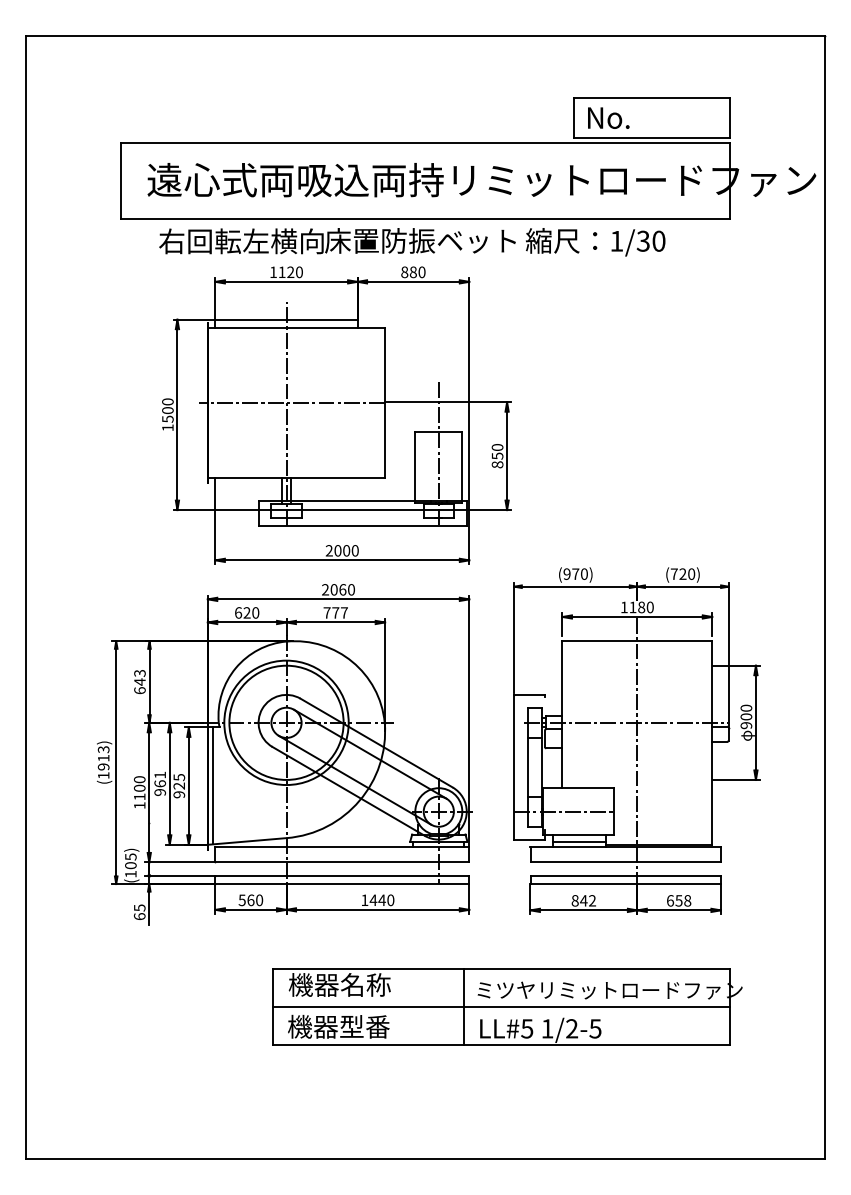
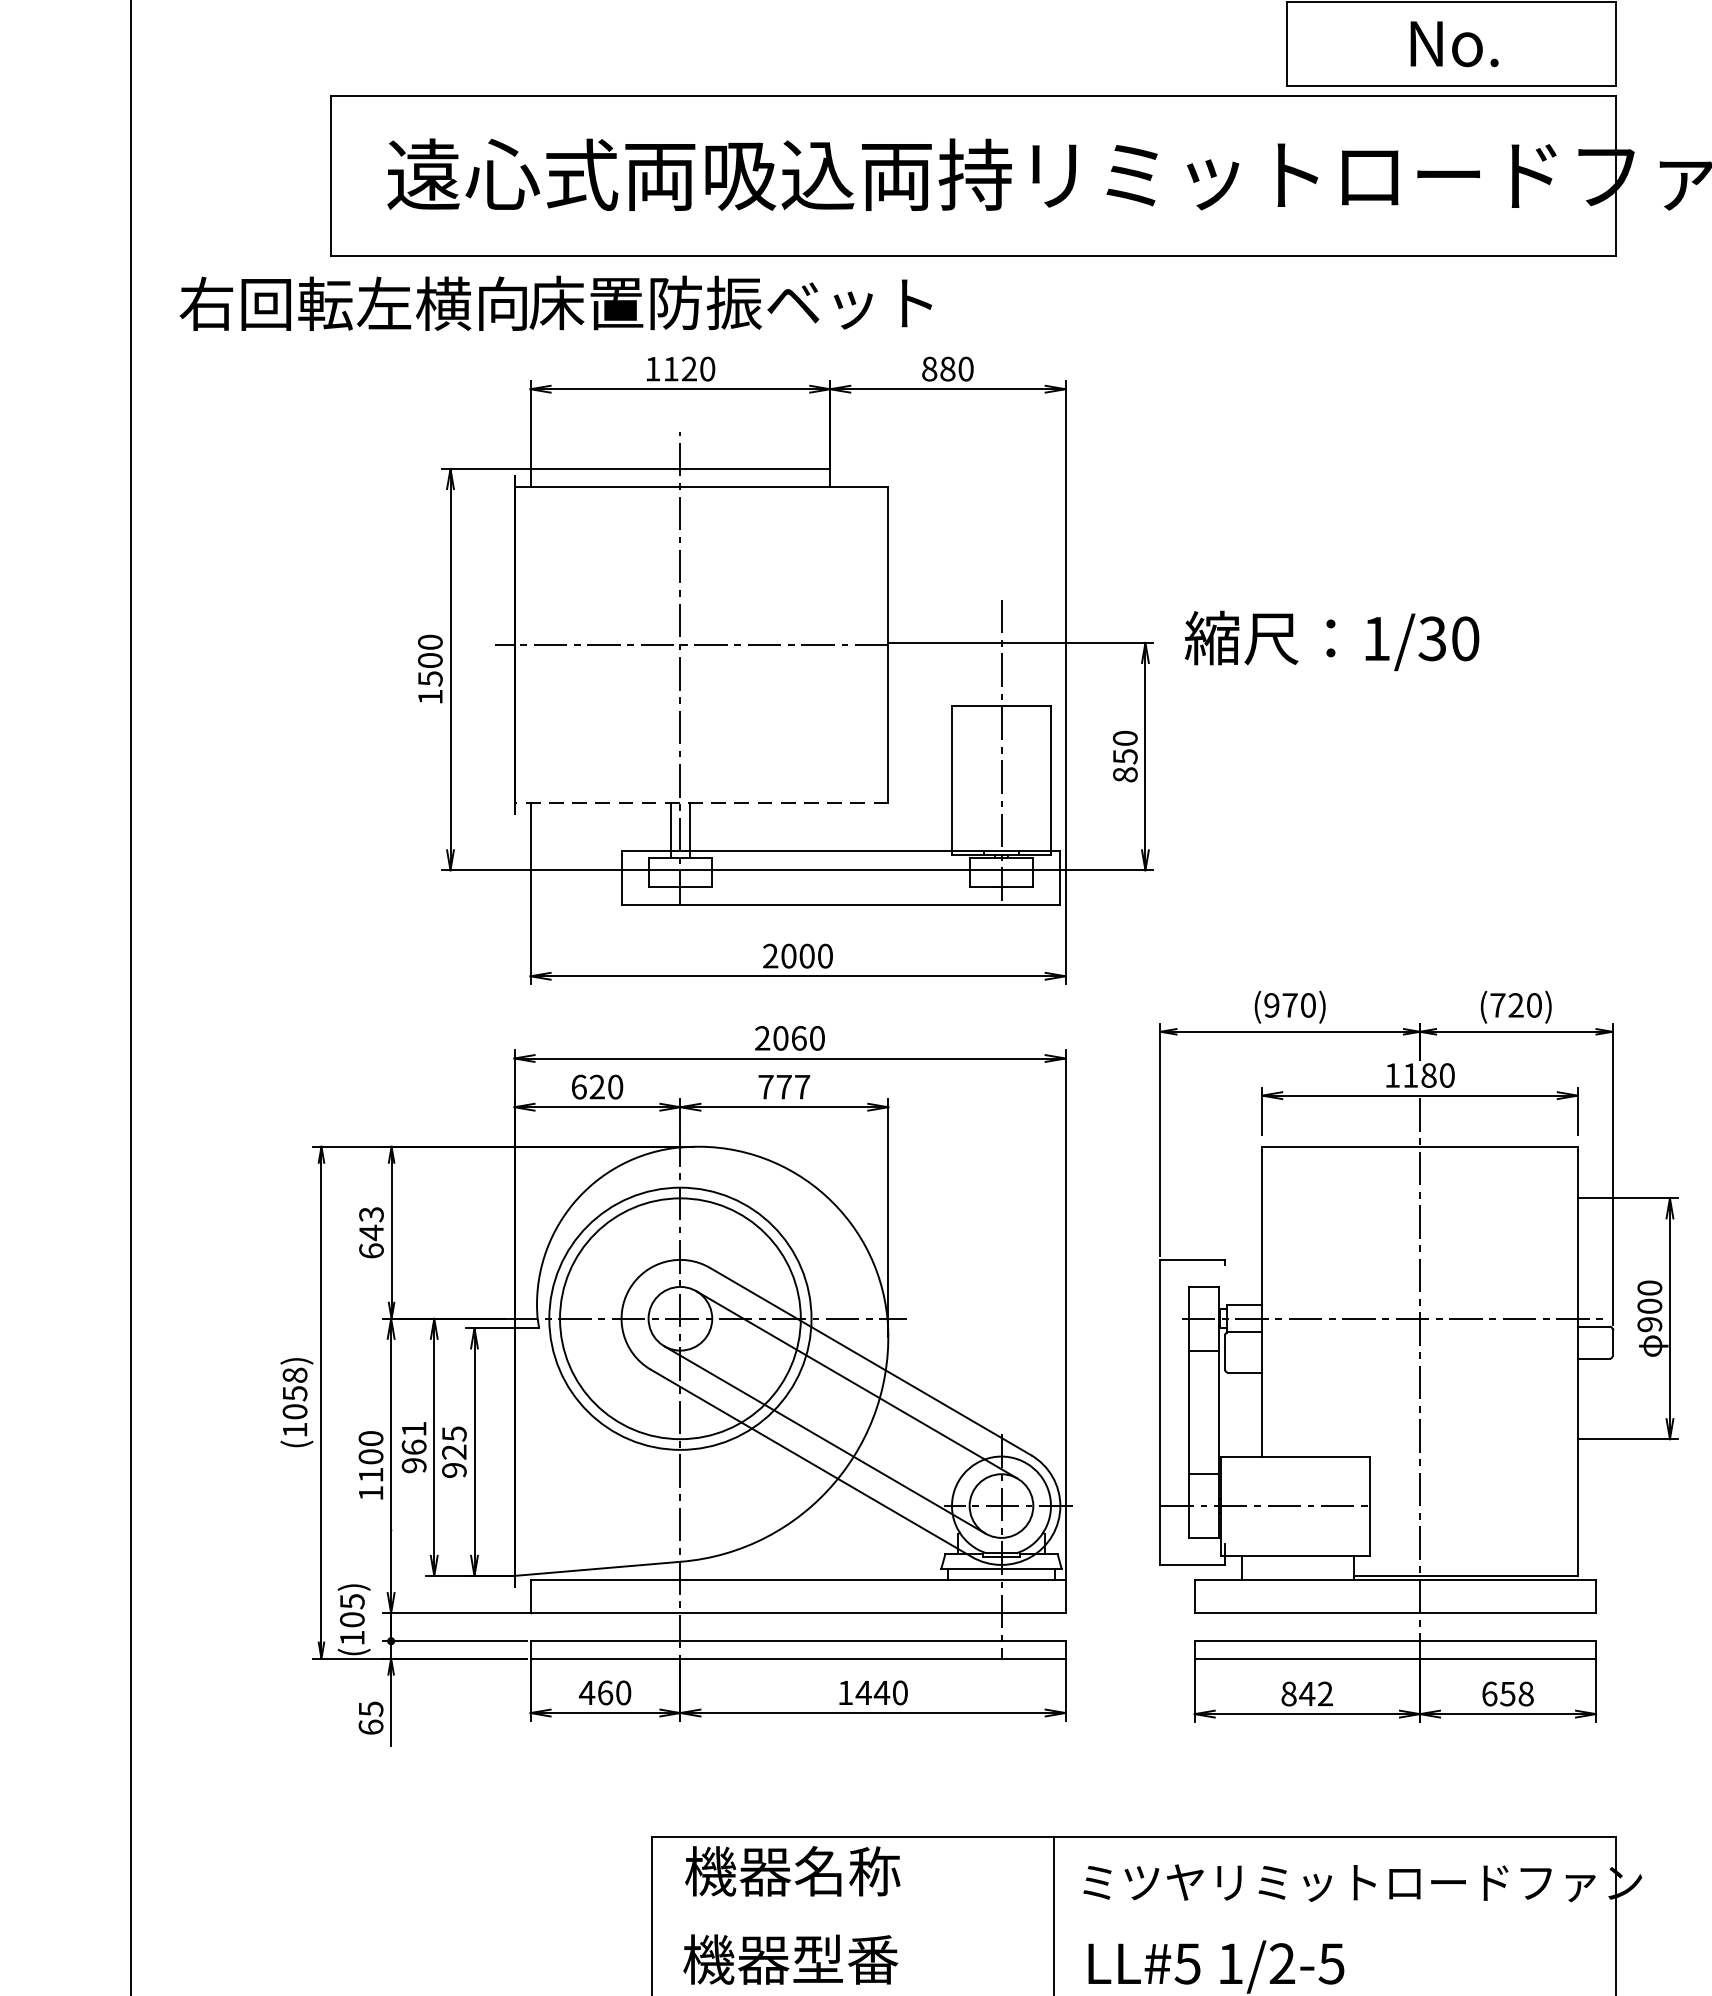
text: (608, 117) -> (1454, 42), moved
text: (337, 241) -> (556, 304), moved
text: (595, 242) -> (1331, 641), moved
line: (296, 478) -> (701, 803), solid -> dashed
text: (103, 758) -> (294, 1393), (1913) -> (1058)
line: (212, 785) -> (524, 1450), removed
line: (579, 841) -> (1298, 1568), removed
text: (242, 900) -> (587, 1693), 560 -> 460
line: (501, 1006) -> (1133, 1916), removed

